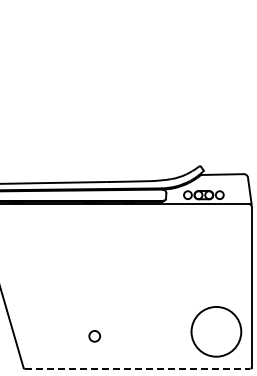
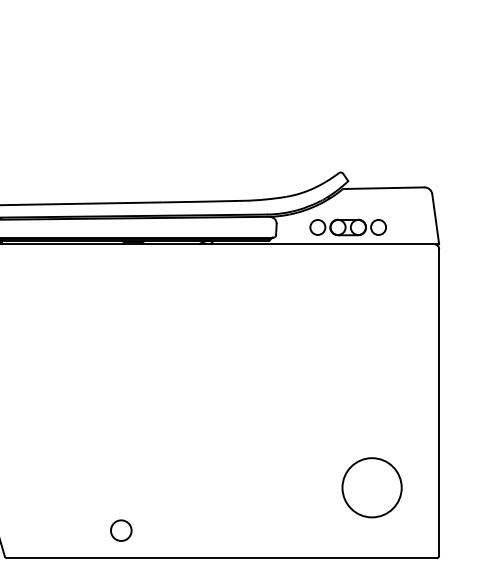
circle: (215, 331) -> (370, 487), size x0.62
circle: (94, 336) -> (120, 530), moved
line: (137, 368) -> (221, 557), dashed -> solid

